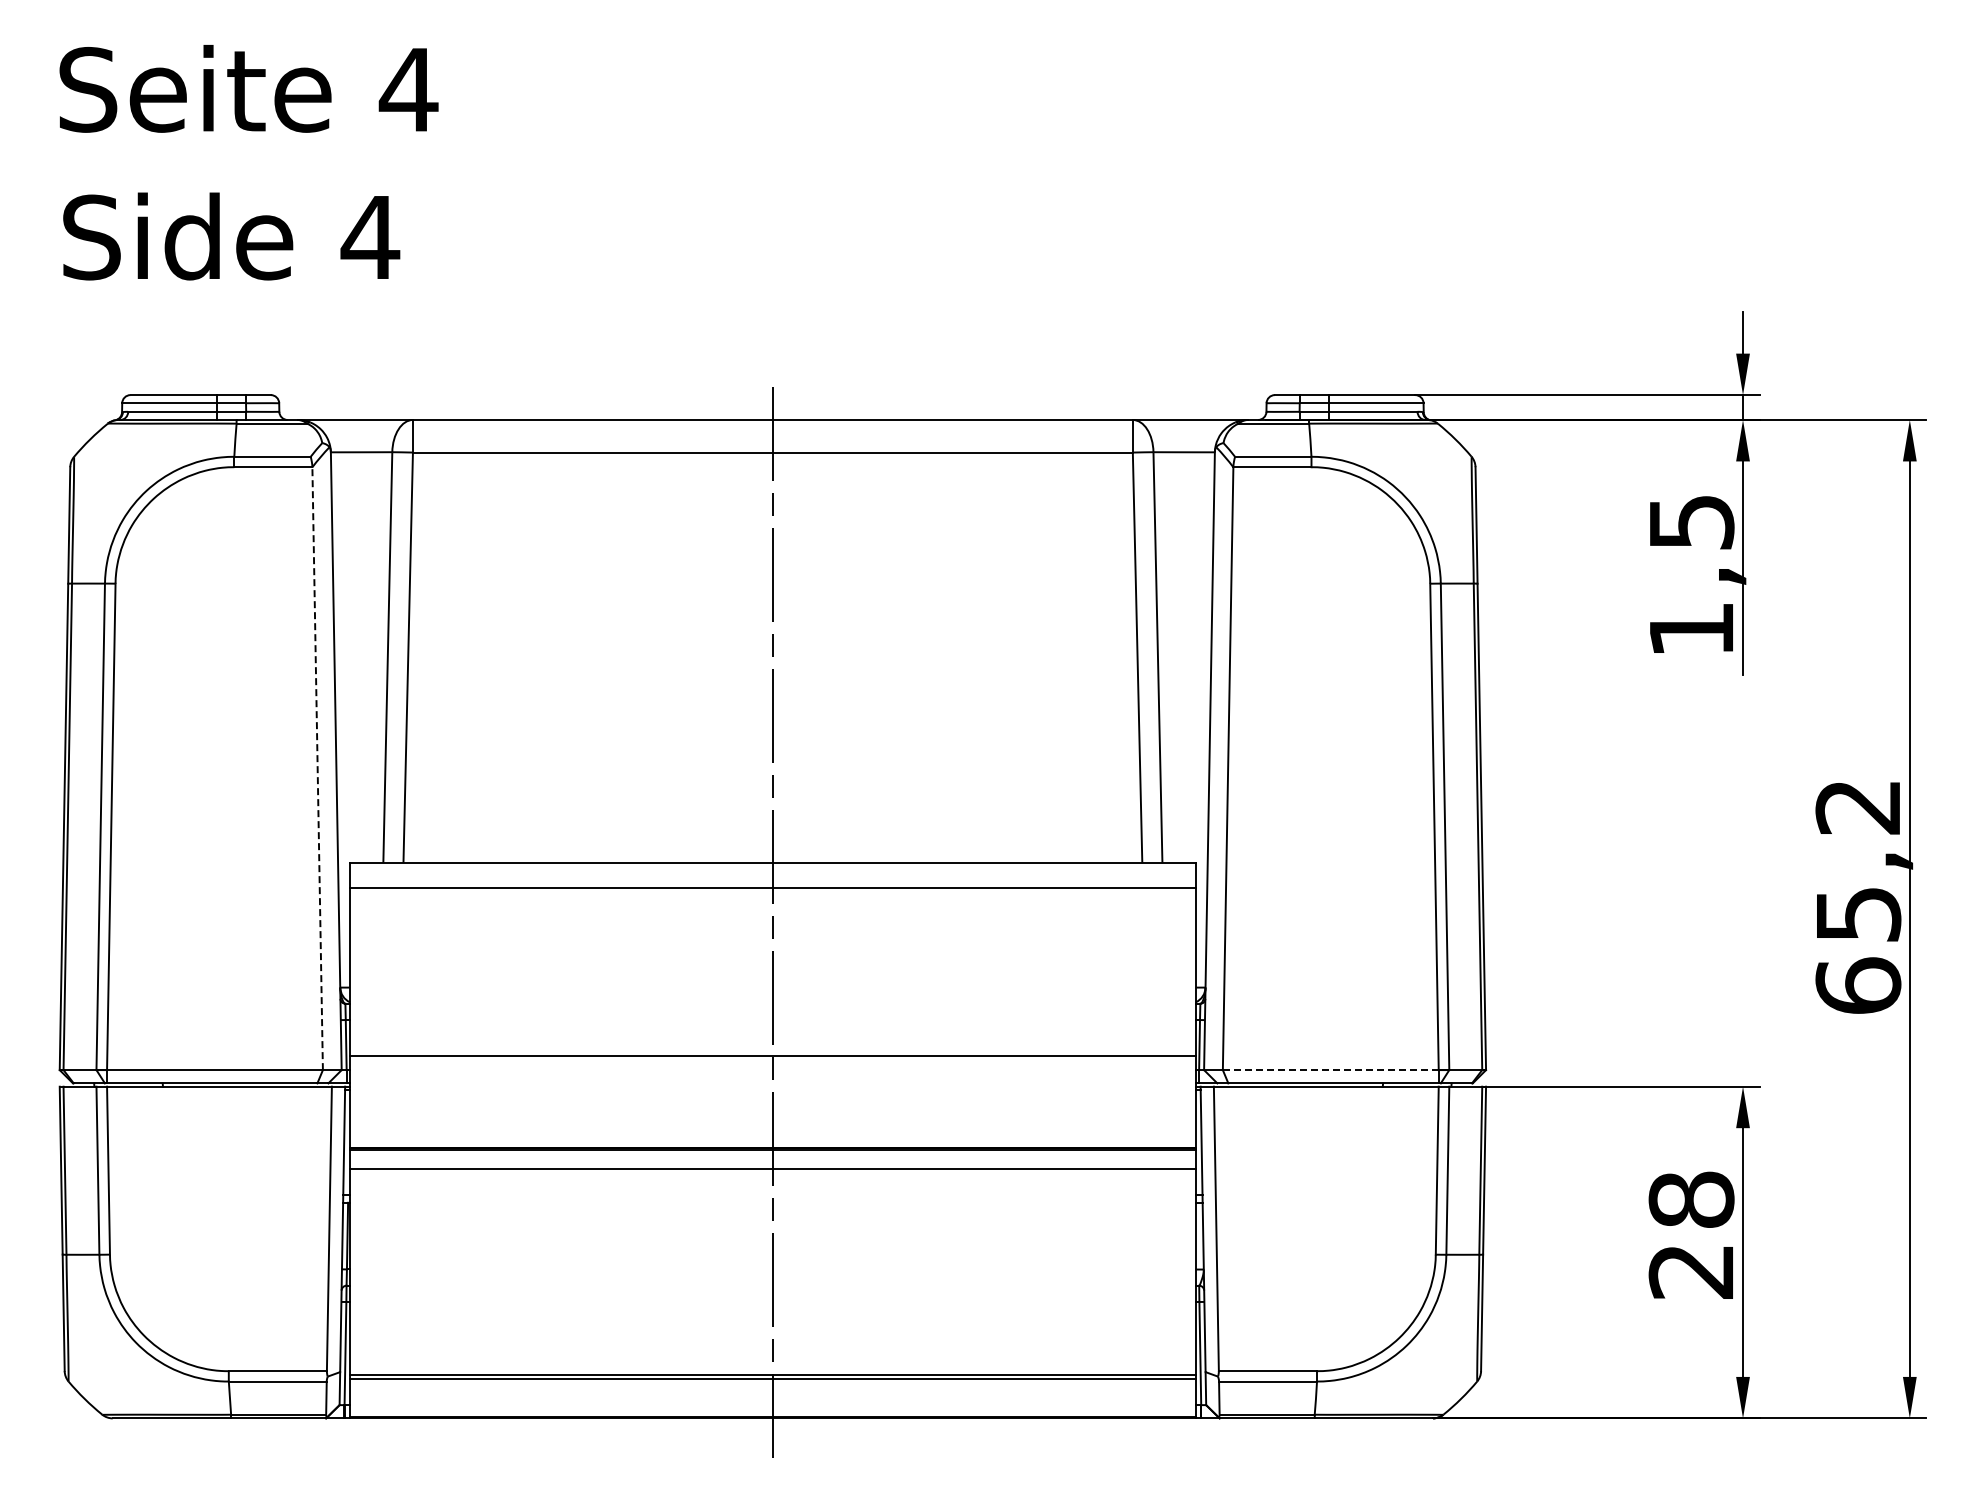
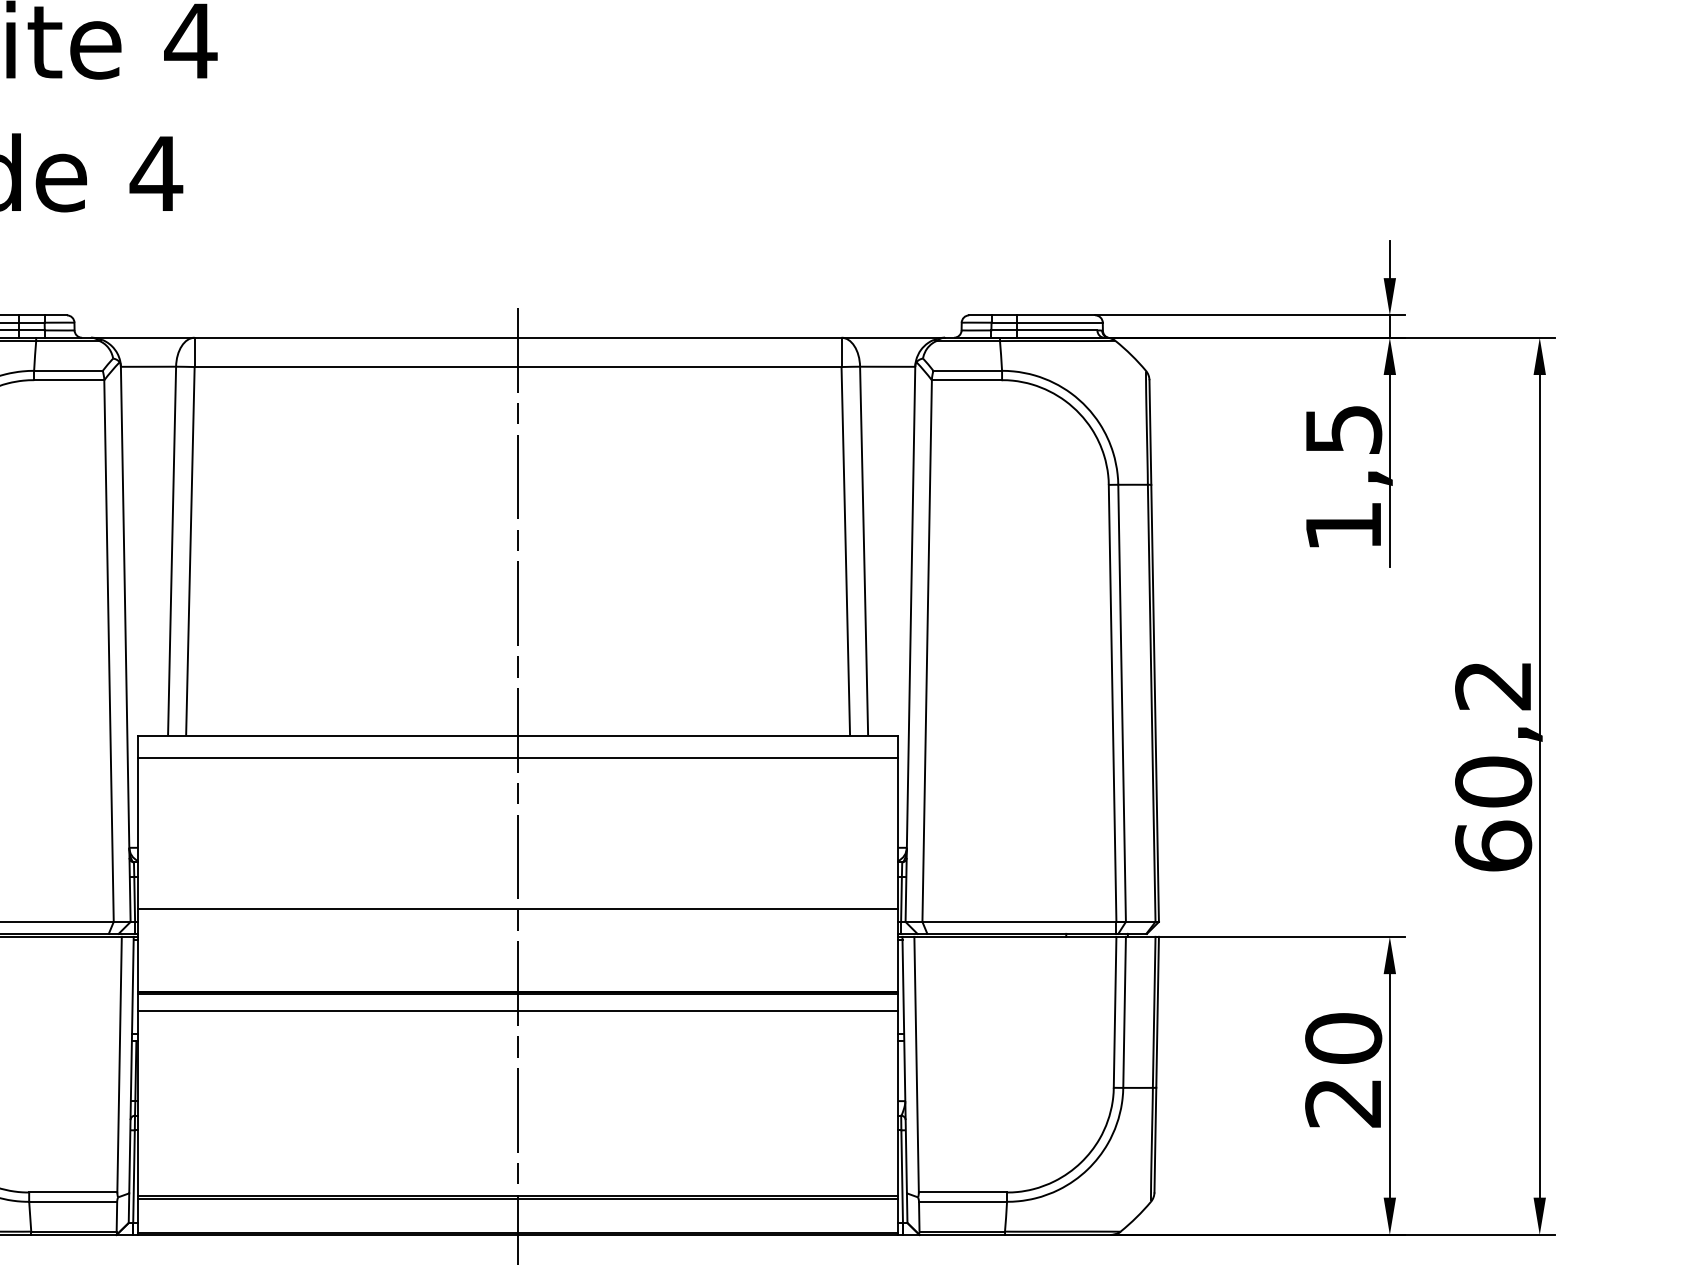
line: (317, 768) -> (108, 650), dashed -> solid
text: (1858, 914) -> (1493, 782), 65,2 -> 60,2
line: (1330, 1070) -> (1019, 922), dashed -> solid
text: (1691, 1199) -> (1343, 1038), 28 -> 20

